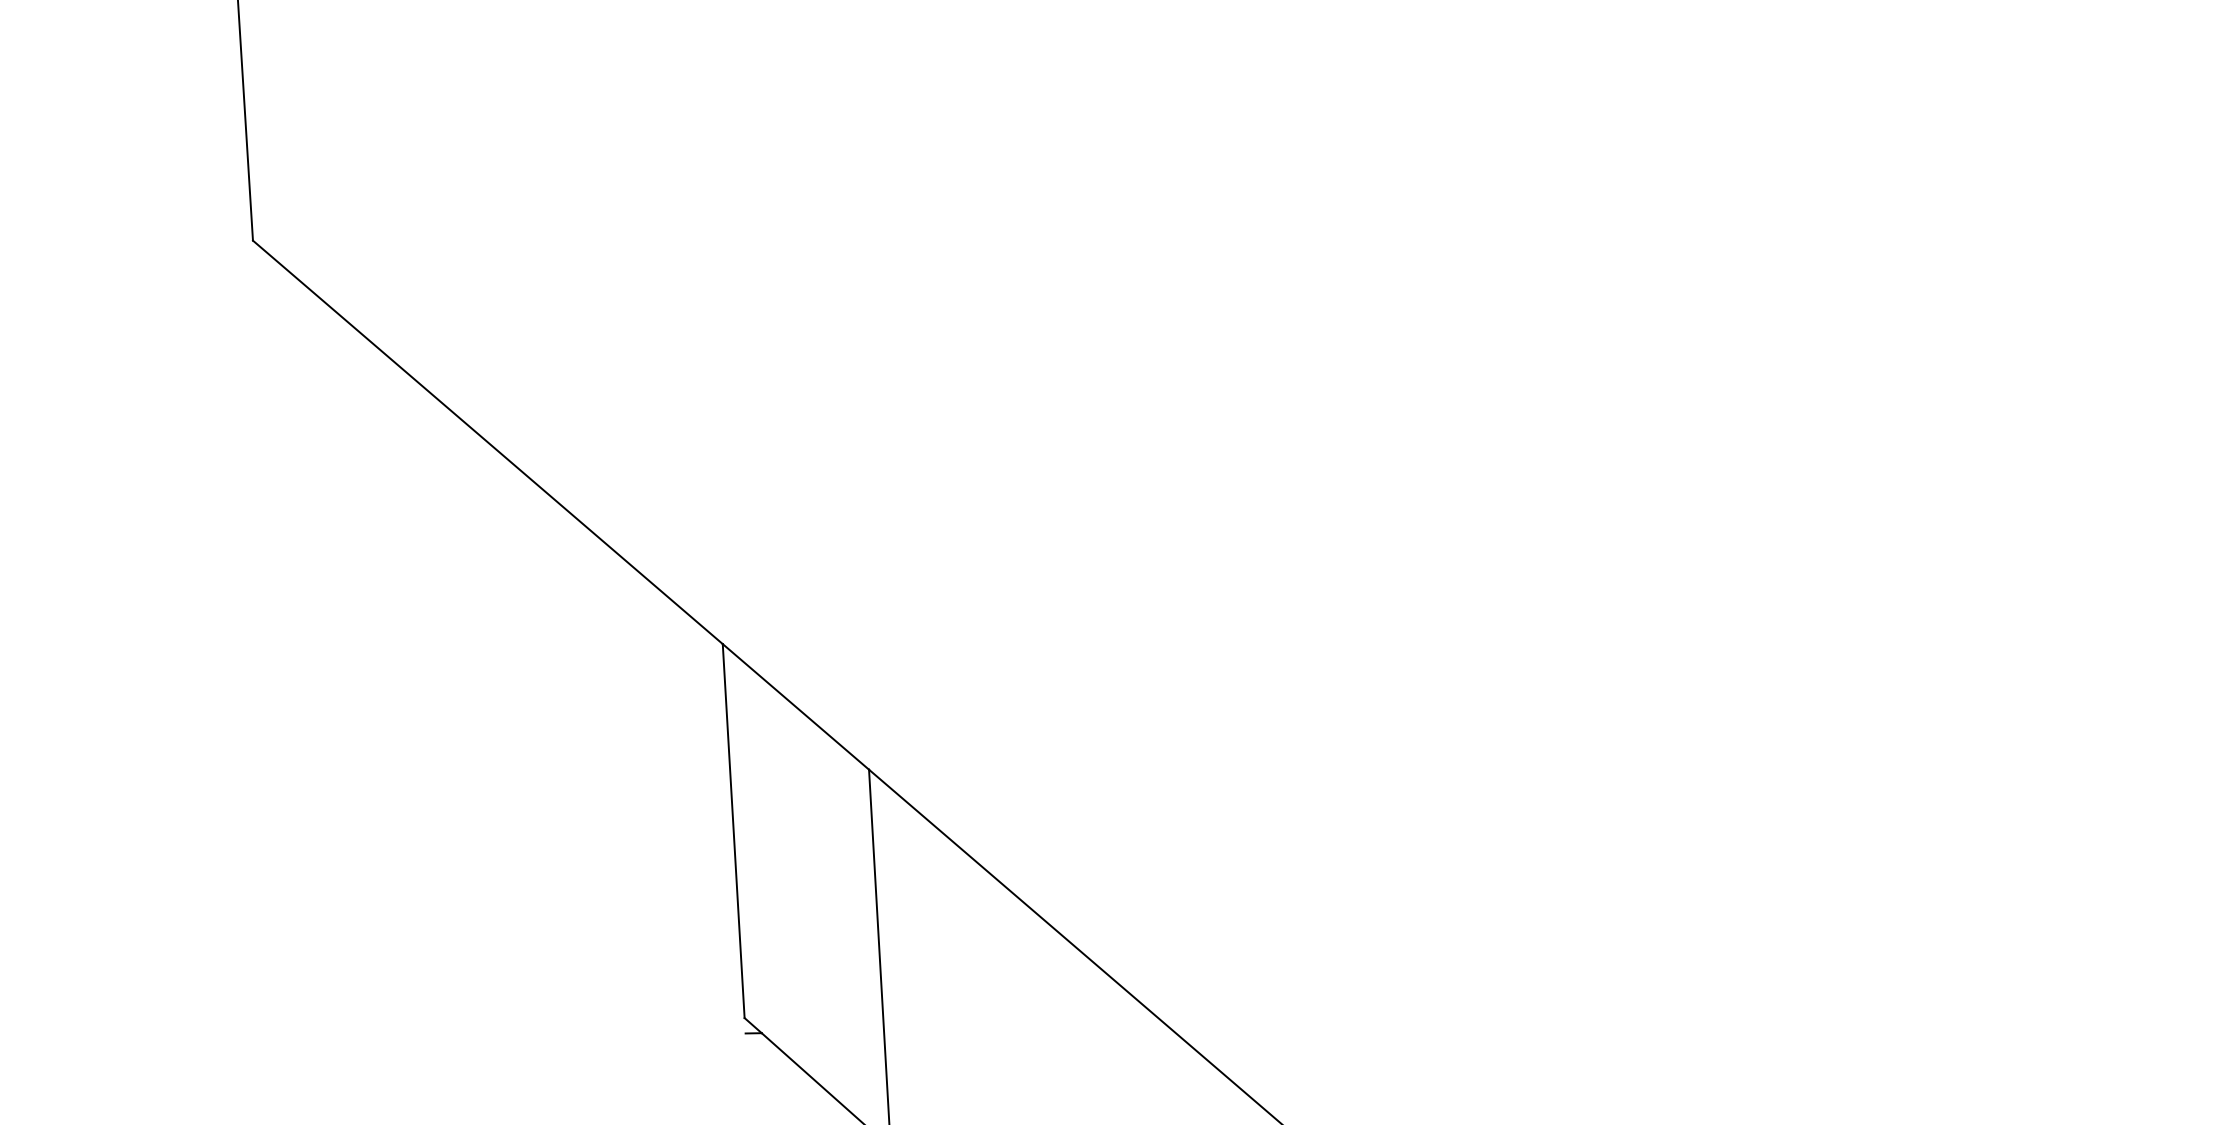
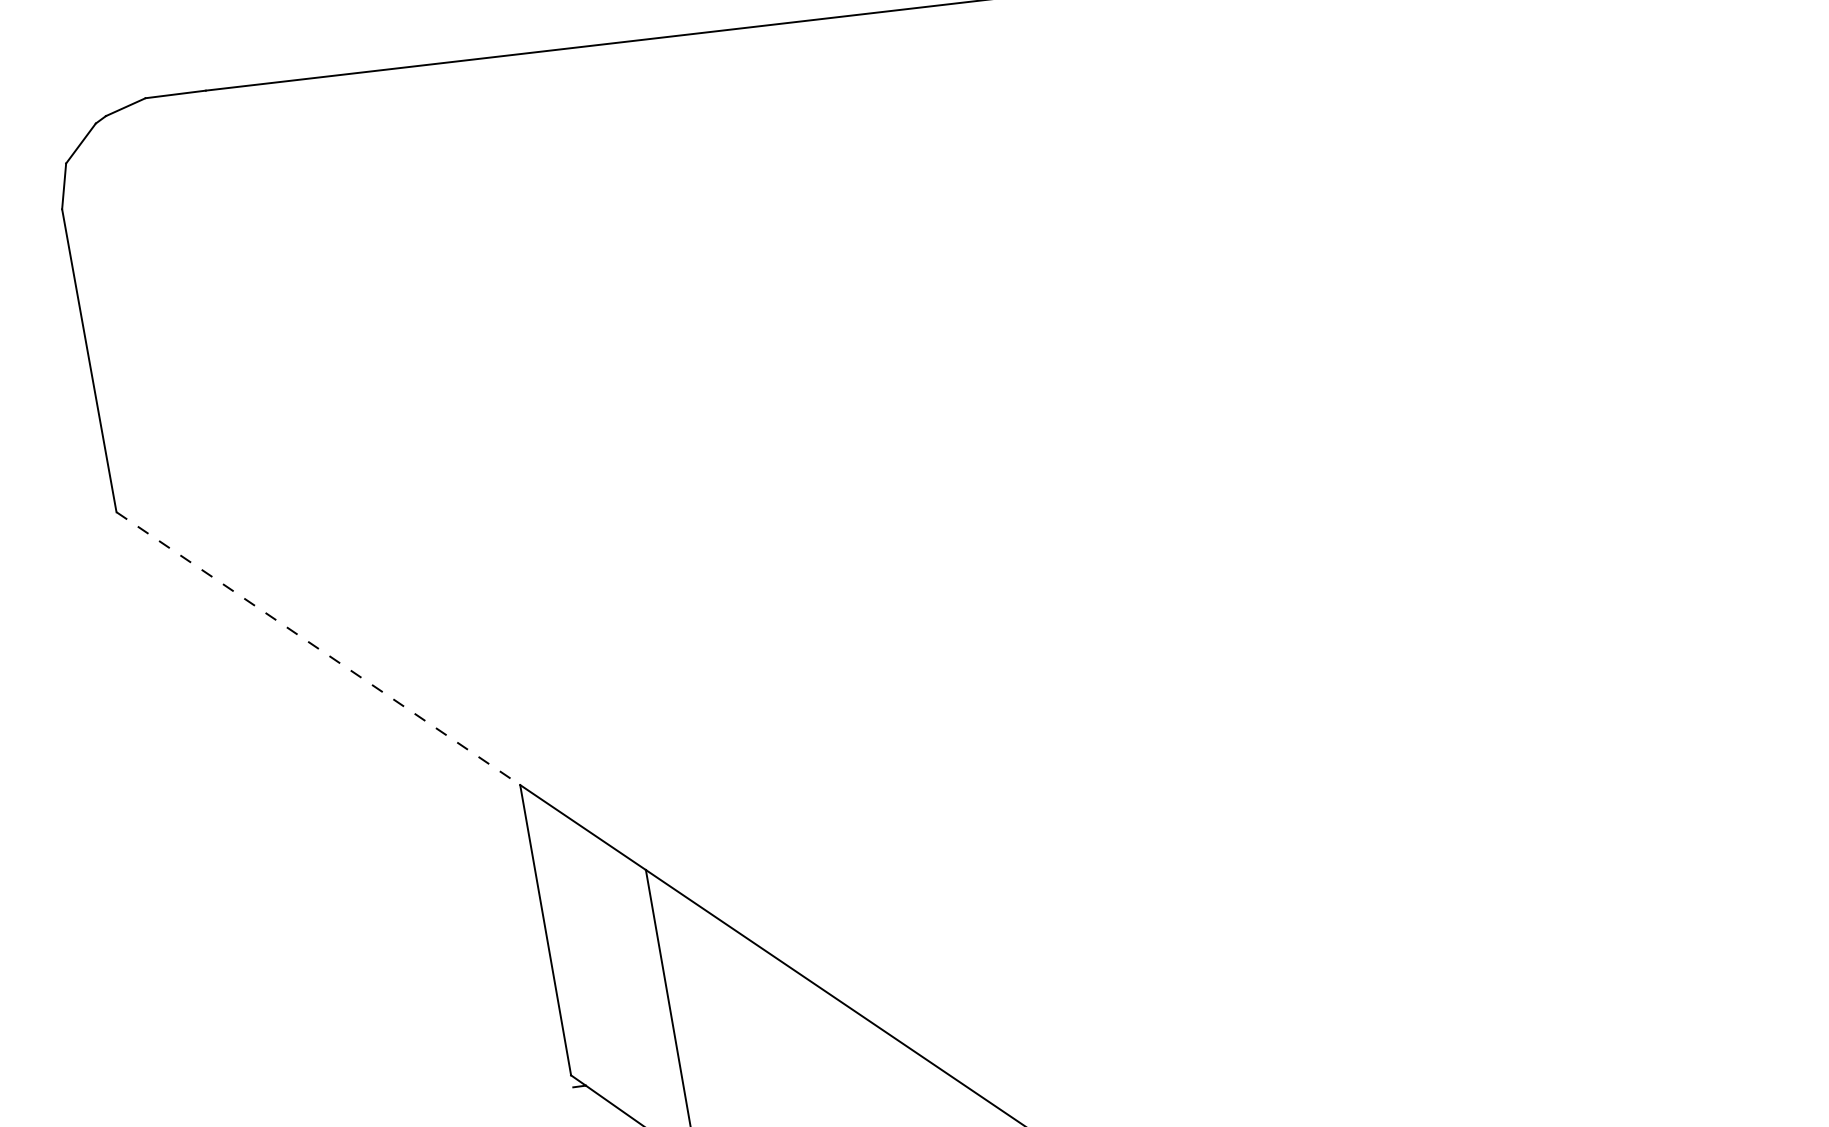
line: (488, 442) -> (318, 648), solid -> dashed

